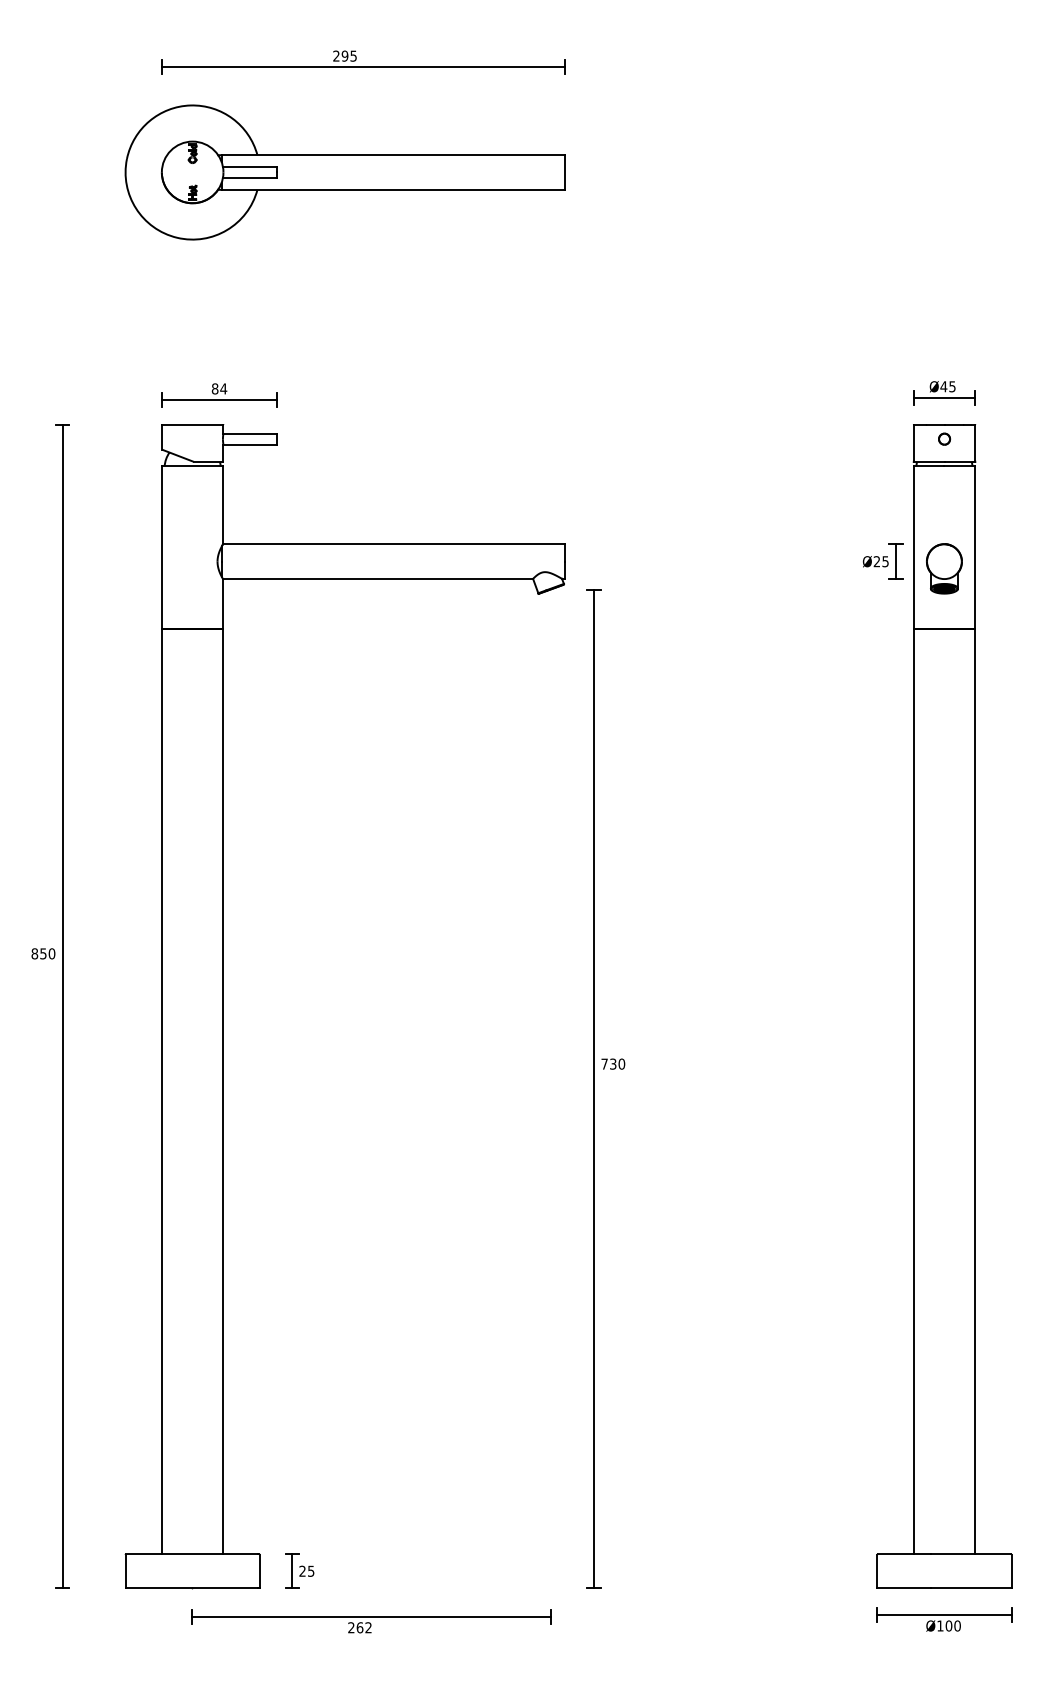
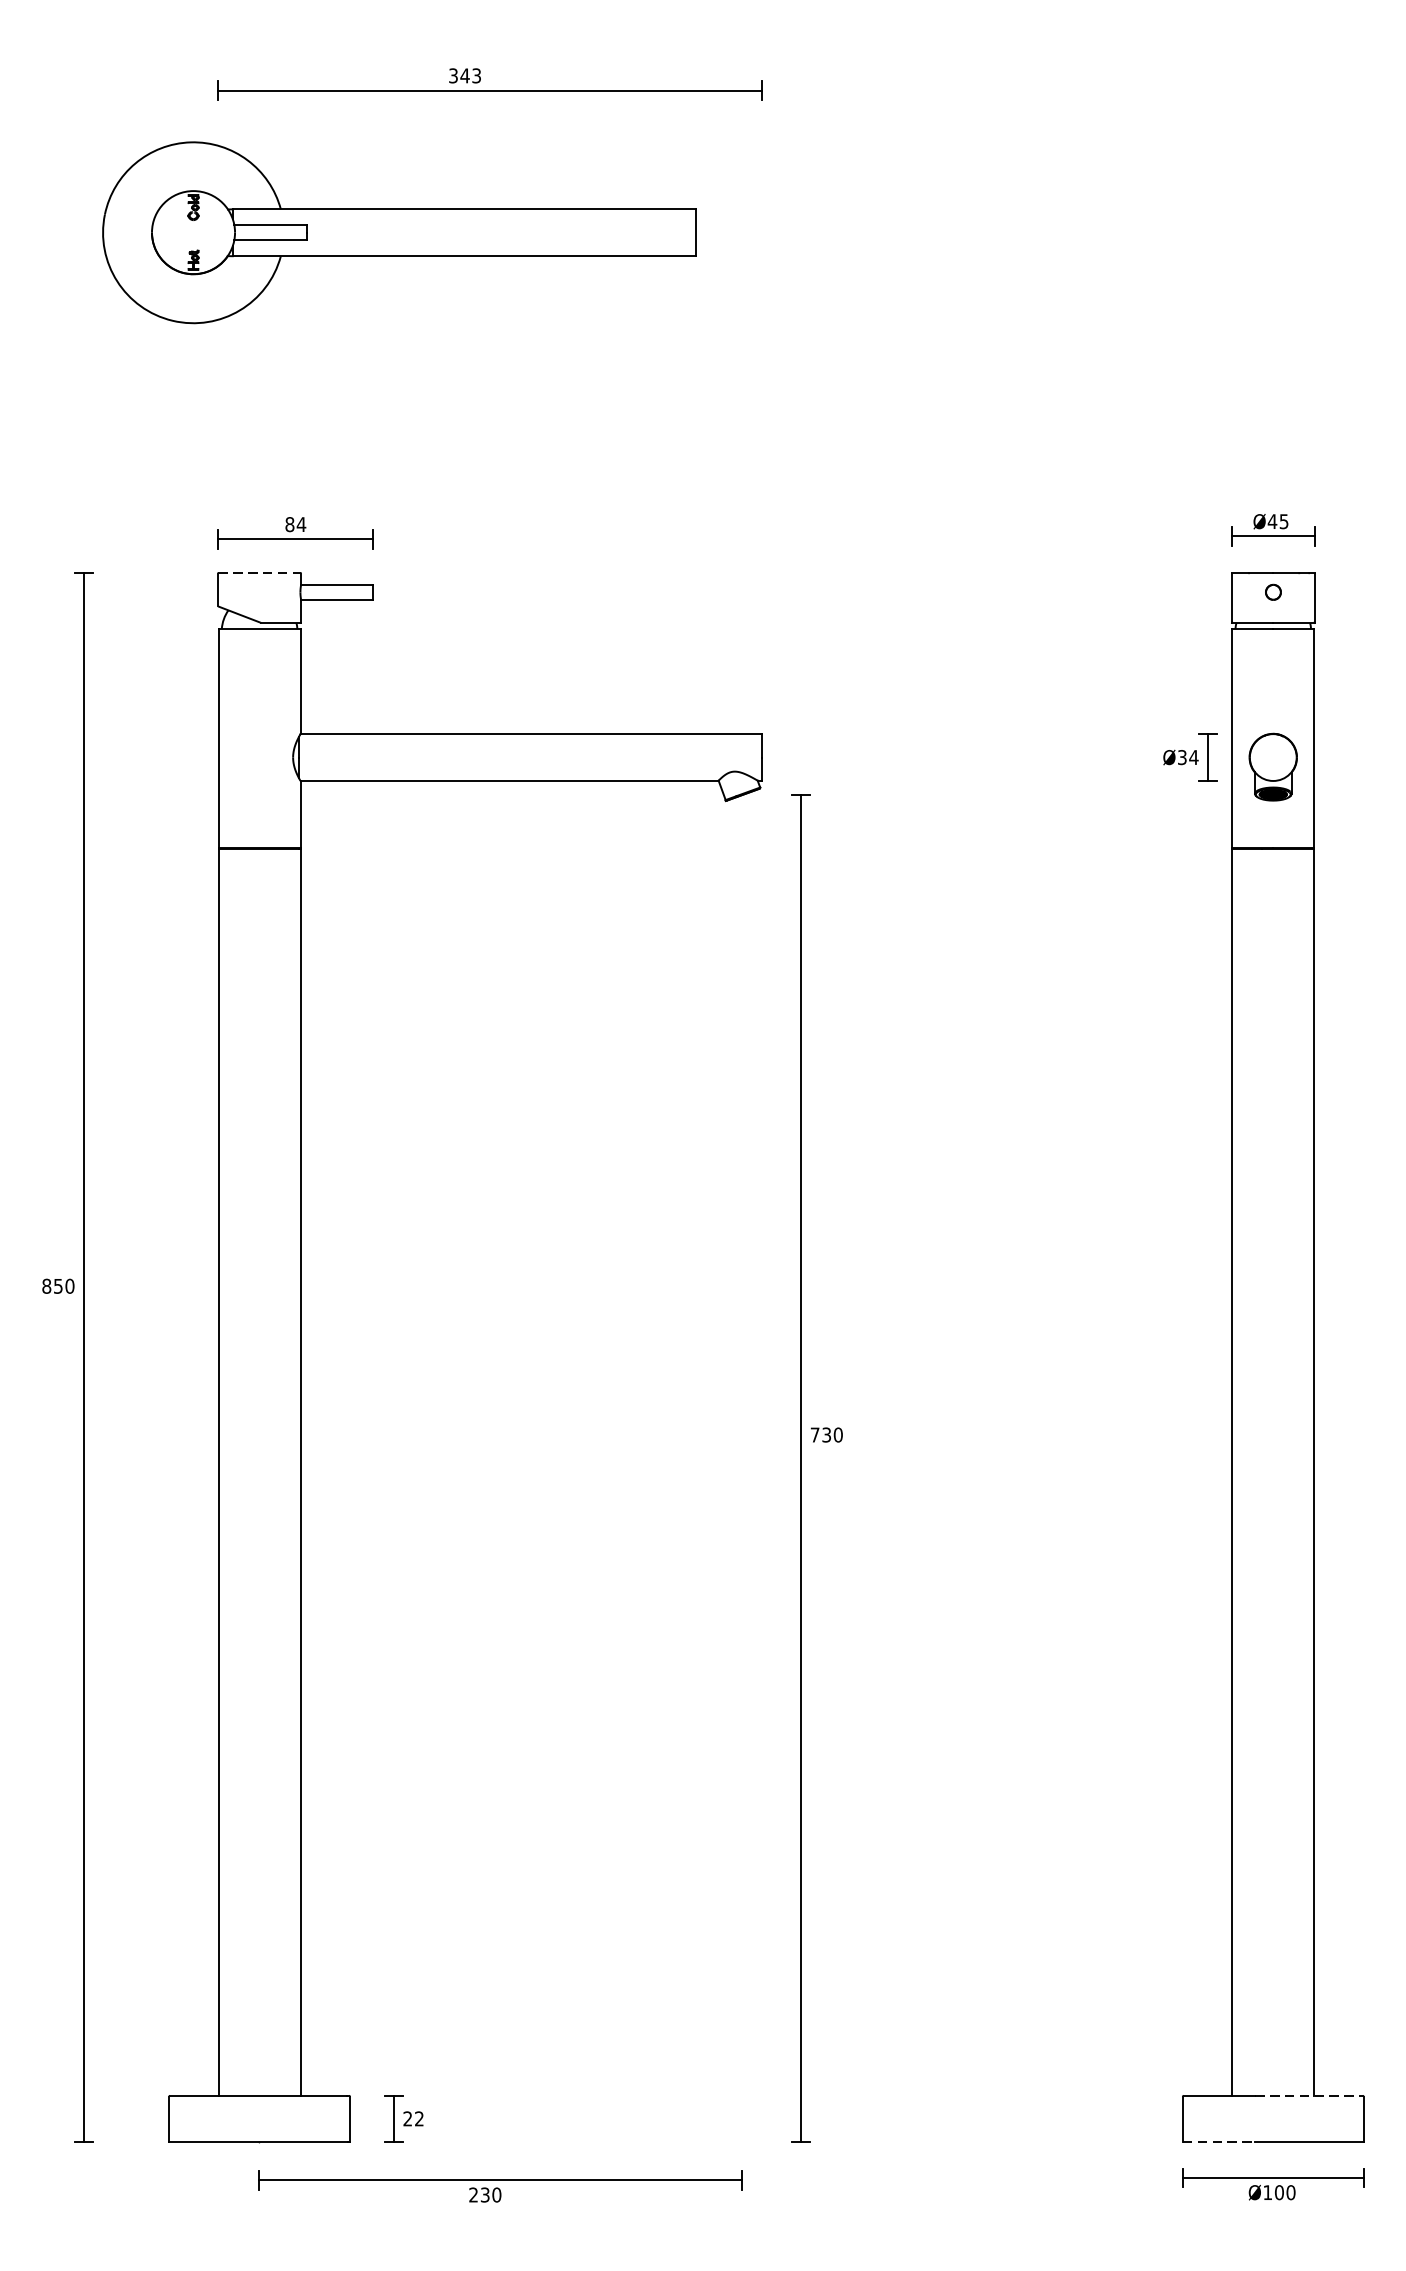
text: (344, 55) -> (464, 74), 295 -> 343
part: (344, 172) -> (398, 232), moved
line: (192, 424) -> (259, 572), solid -> dashed
text: (881, 561) -> (1188, 757), Ø25 -> Ø34
line: (970, 1554) -> (1308, 2096), solid -> dashed
text: (311, 1570) -> (419, 2117), 25 -> 22
line: (904, 1588) -> (1219, 2142), solid -> dashed
text: (363, 1627) -> (489, 2194), 262 -> 230

